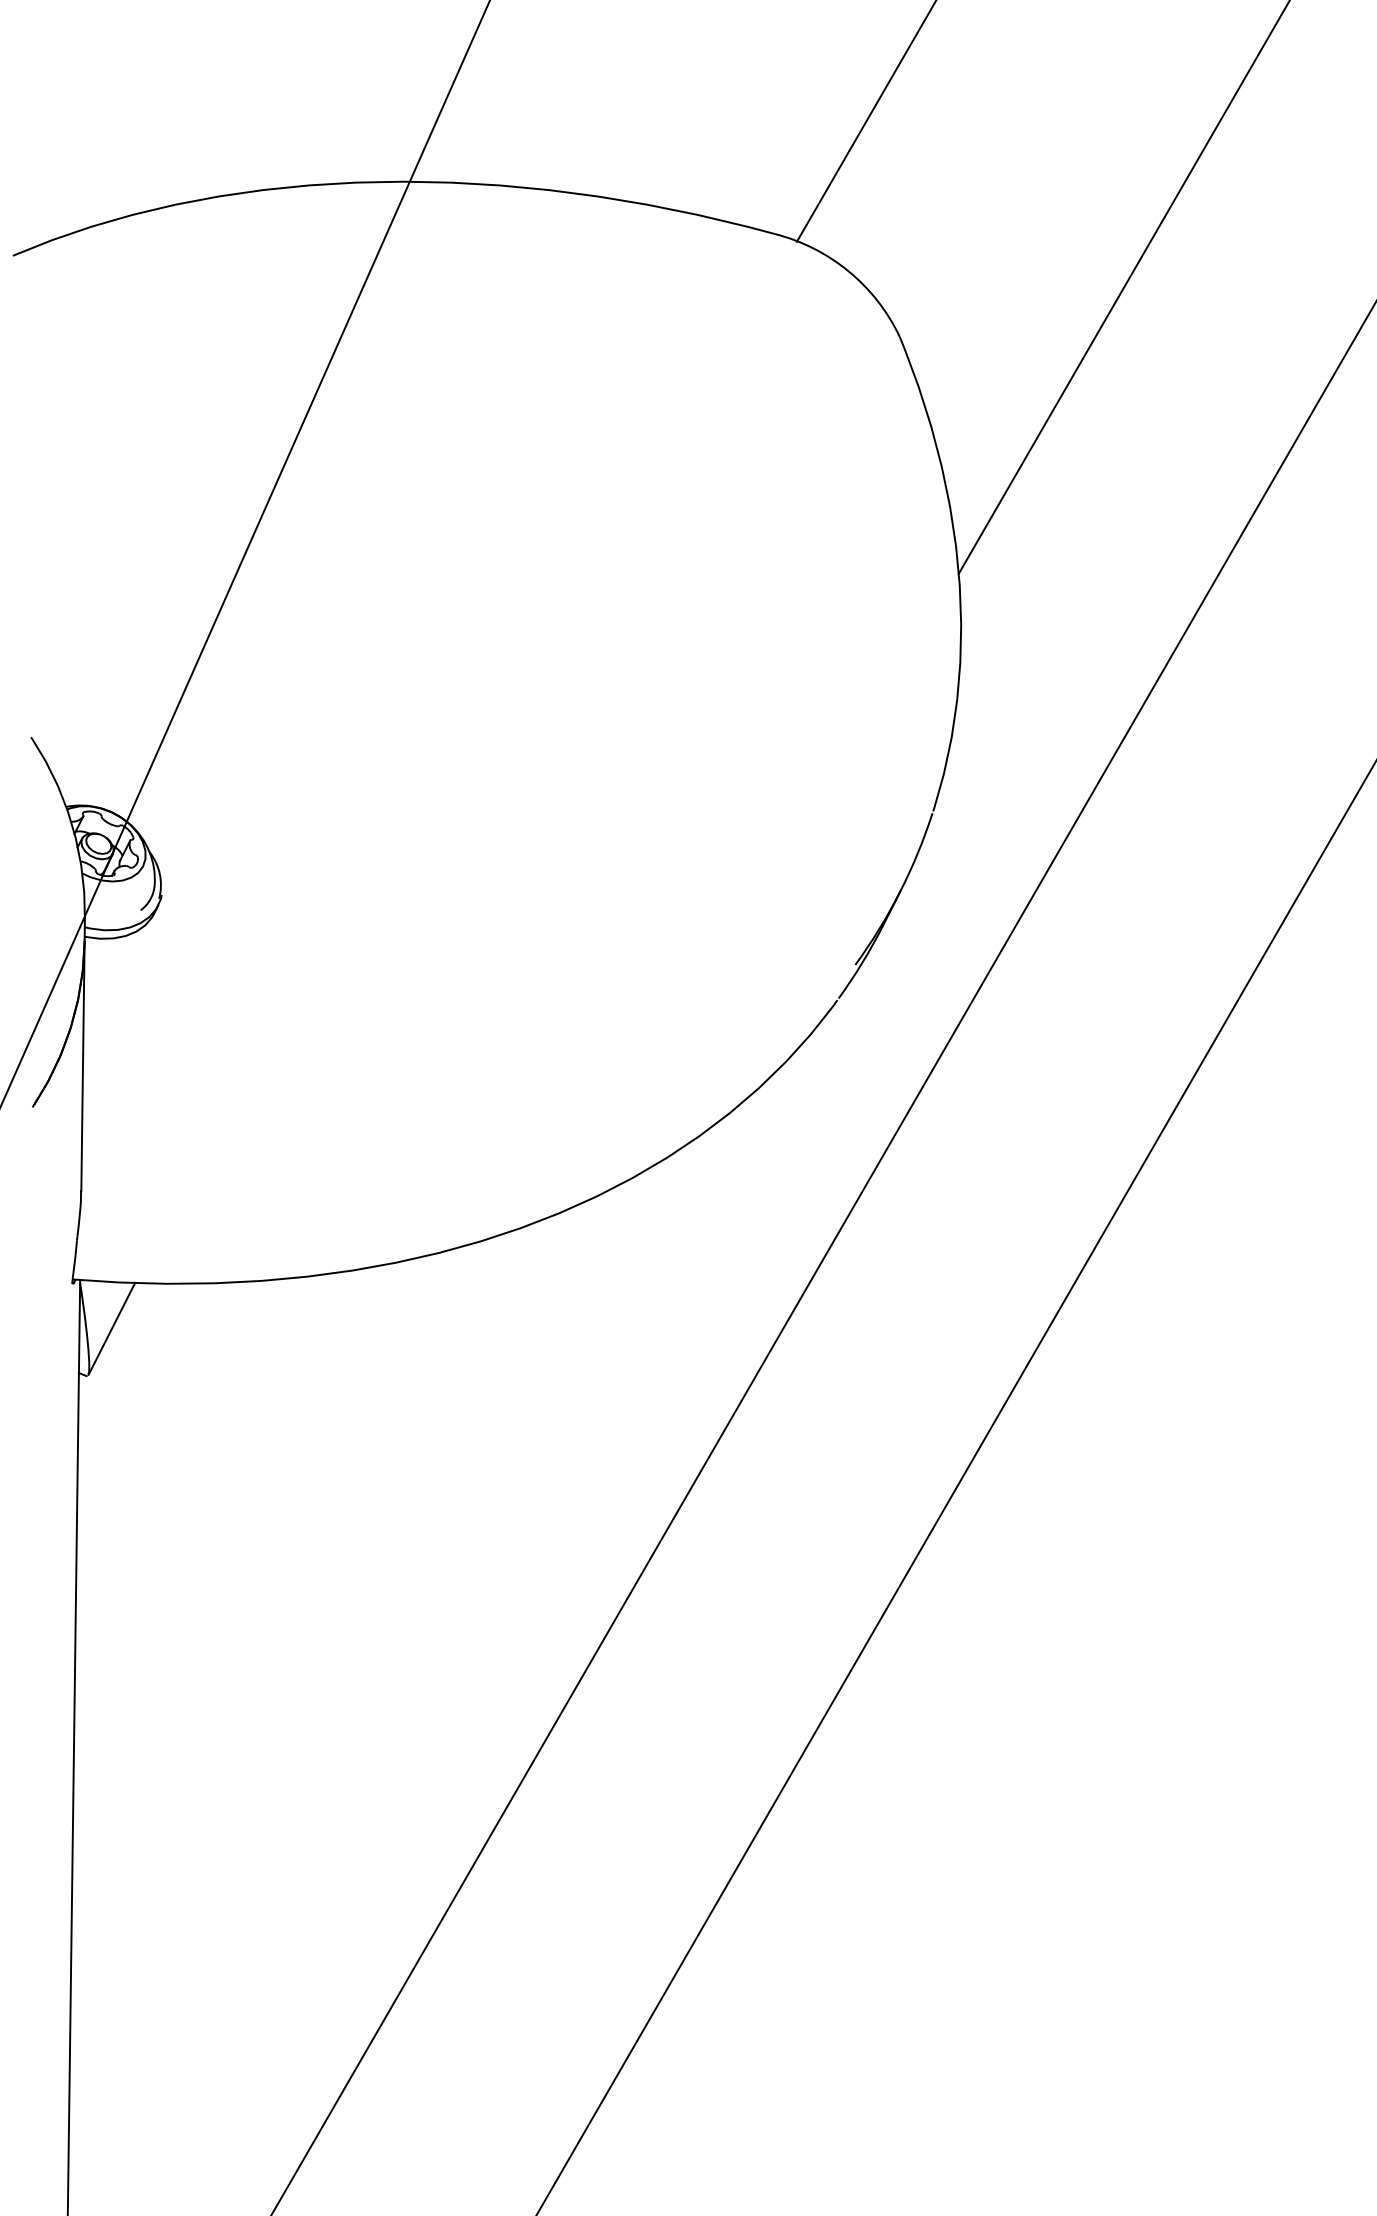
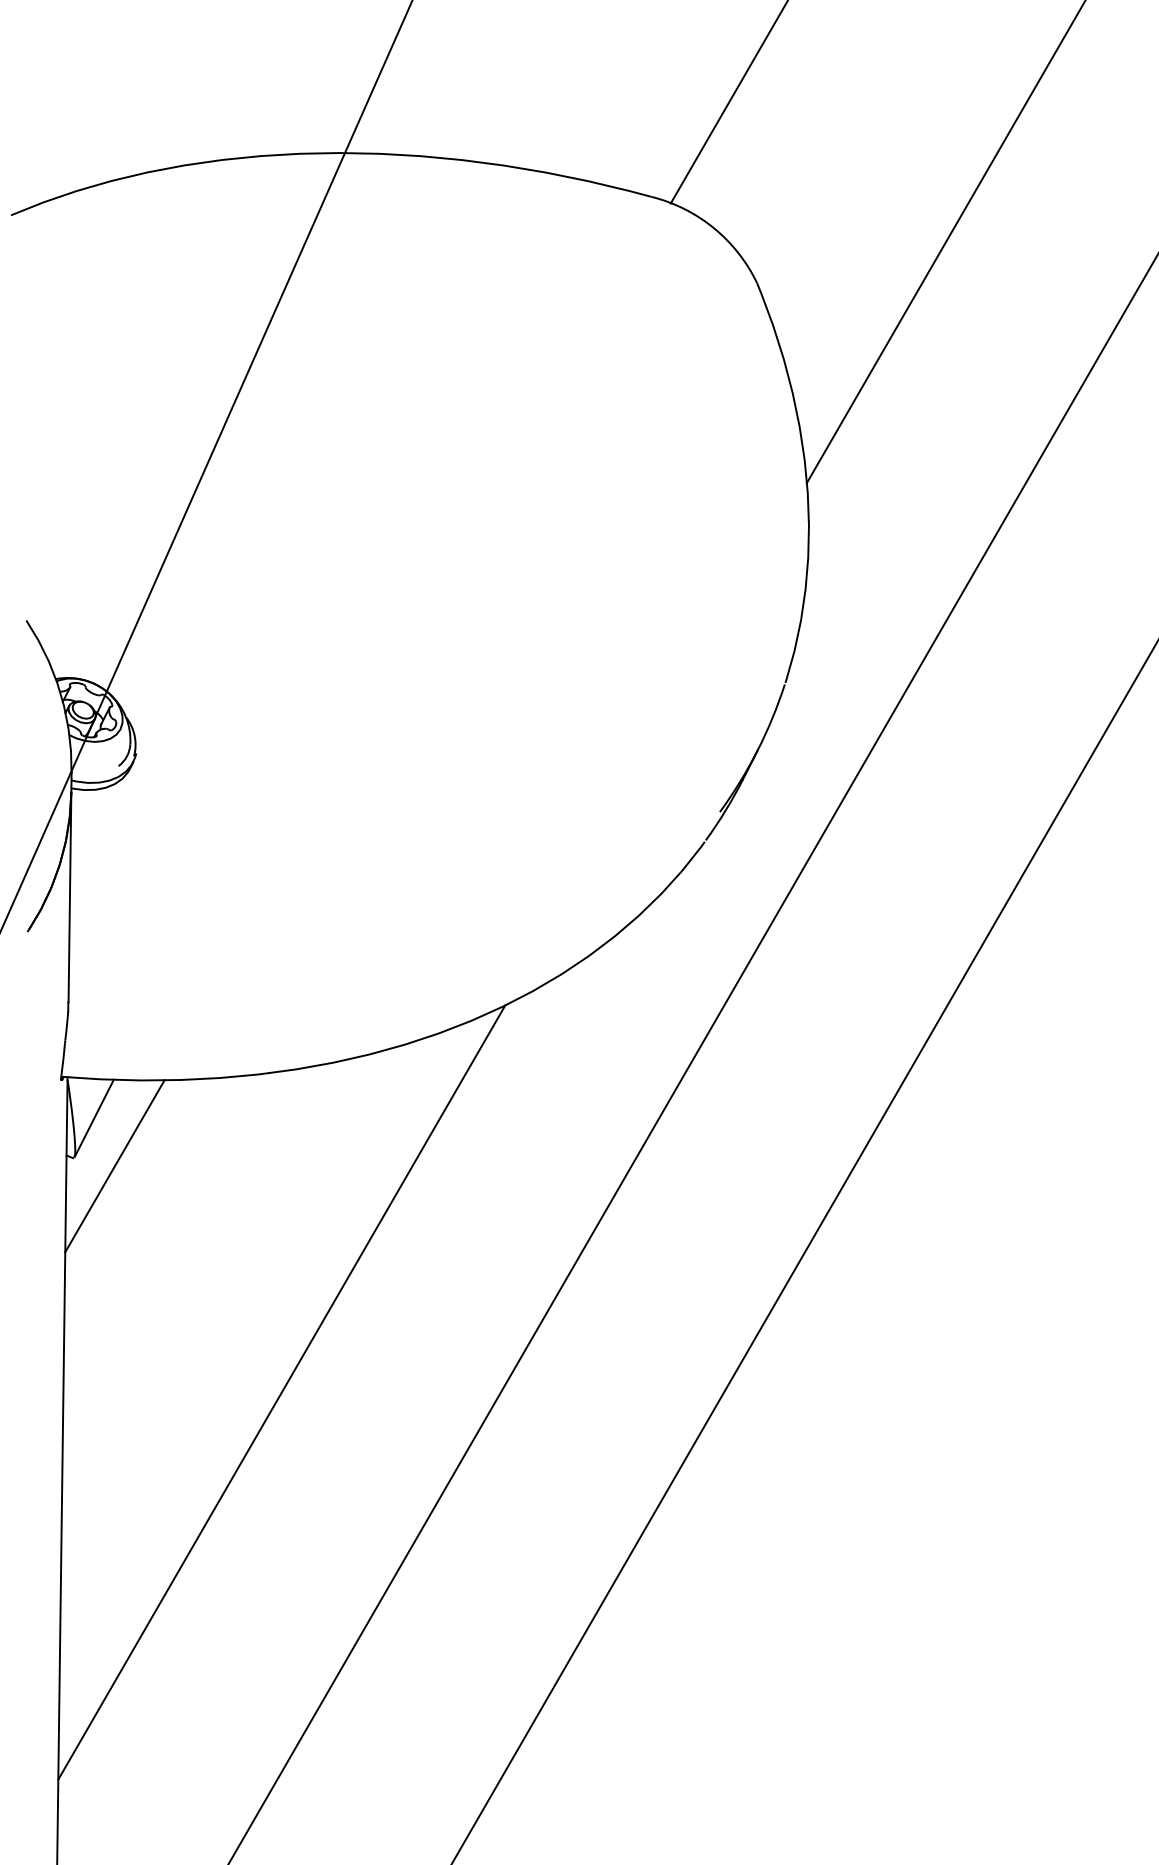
line: (136, 1385) -> (114, 1166), added
line: (334, 1654) -> (281, 1392), added

